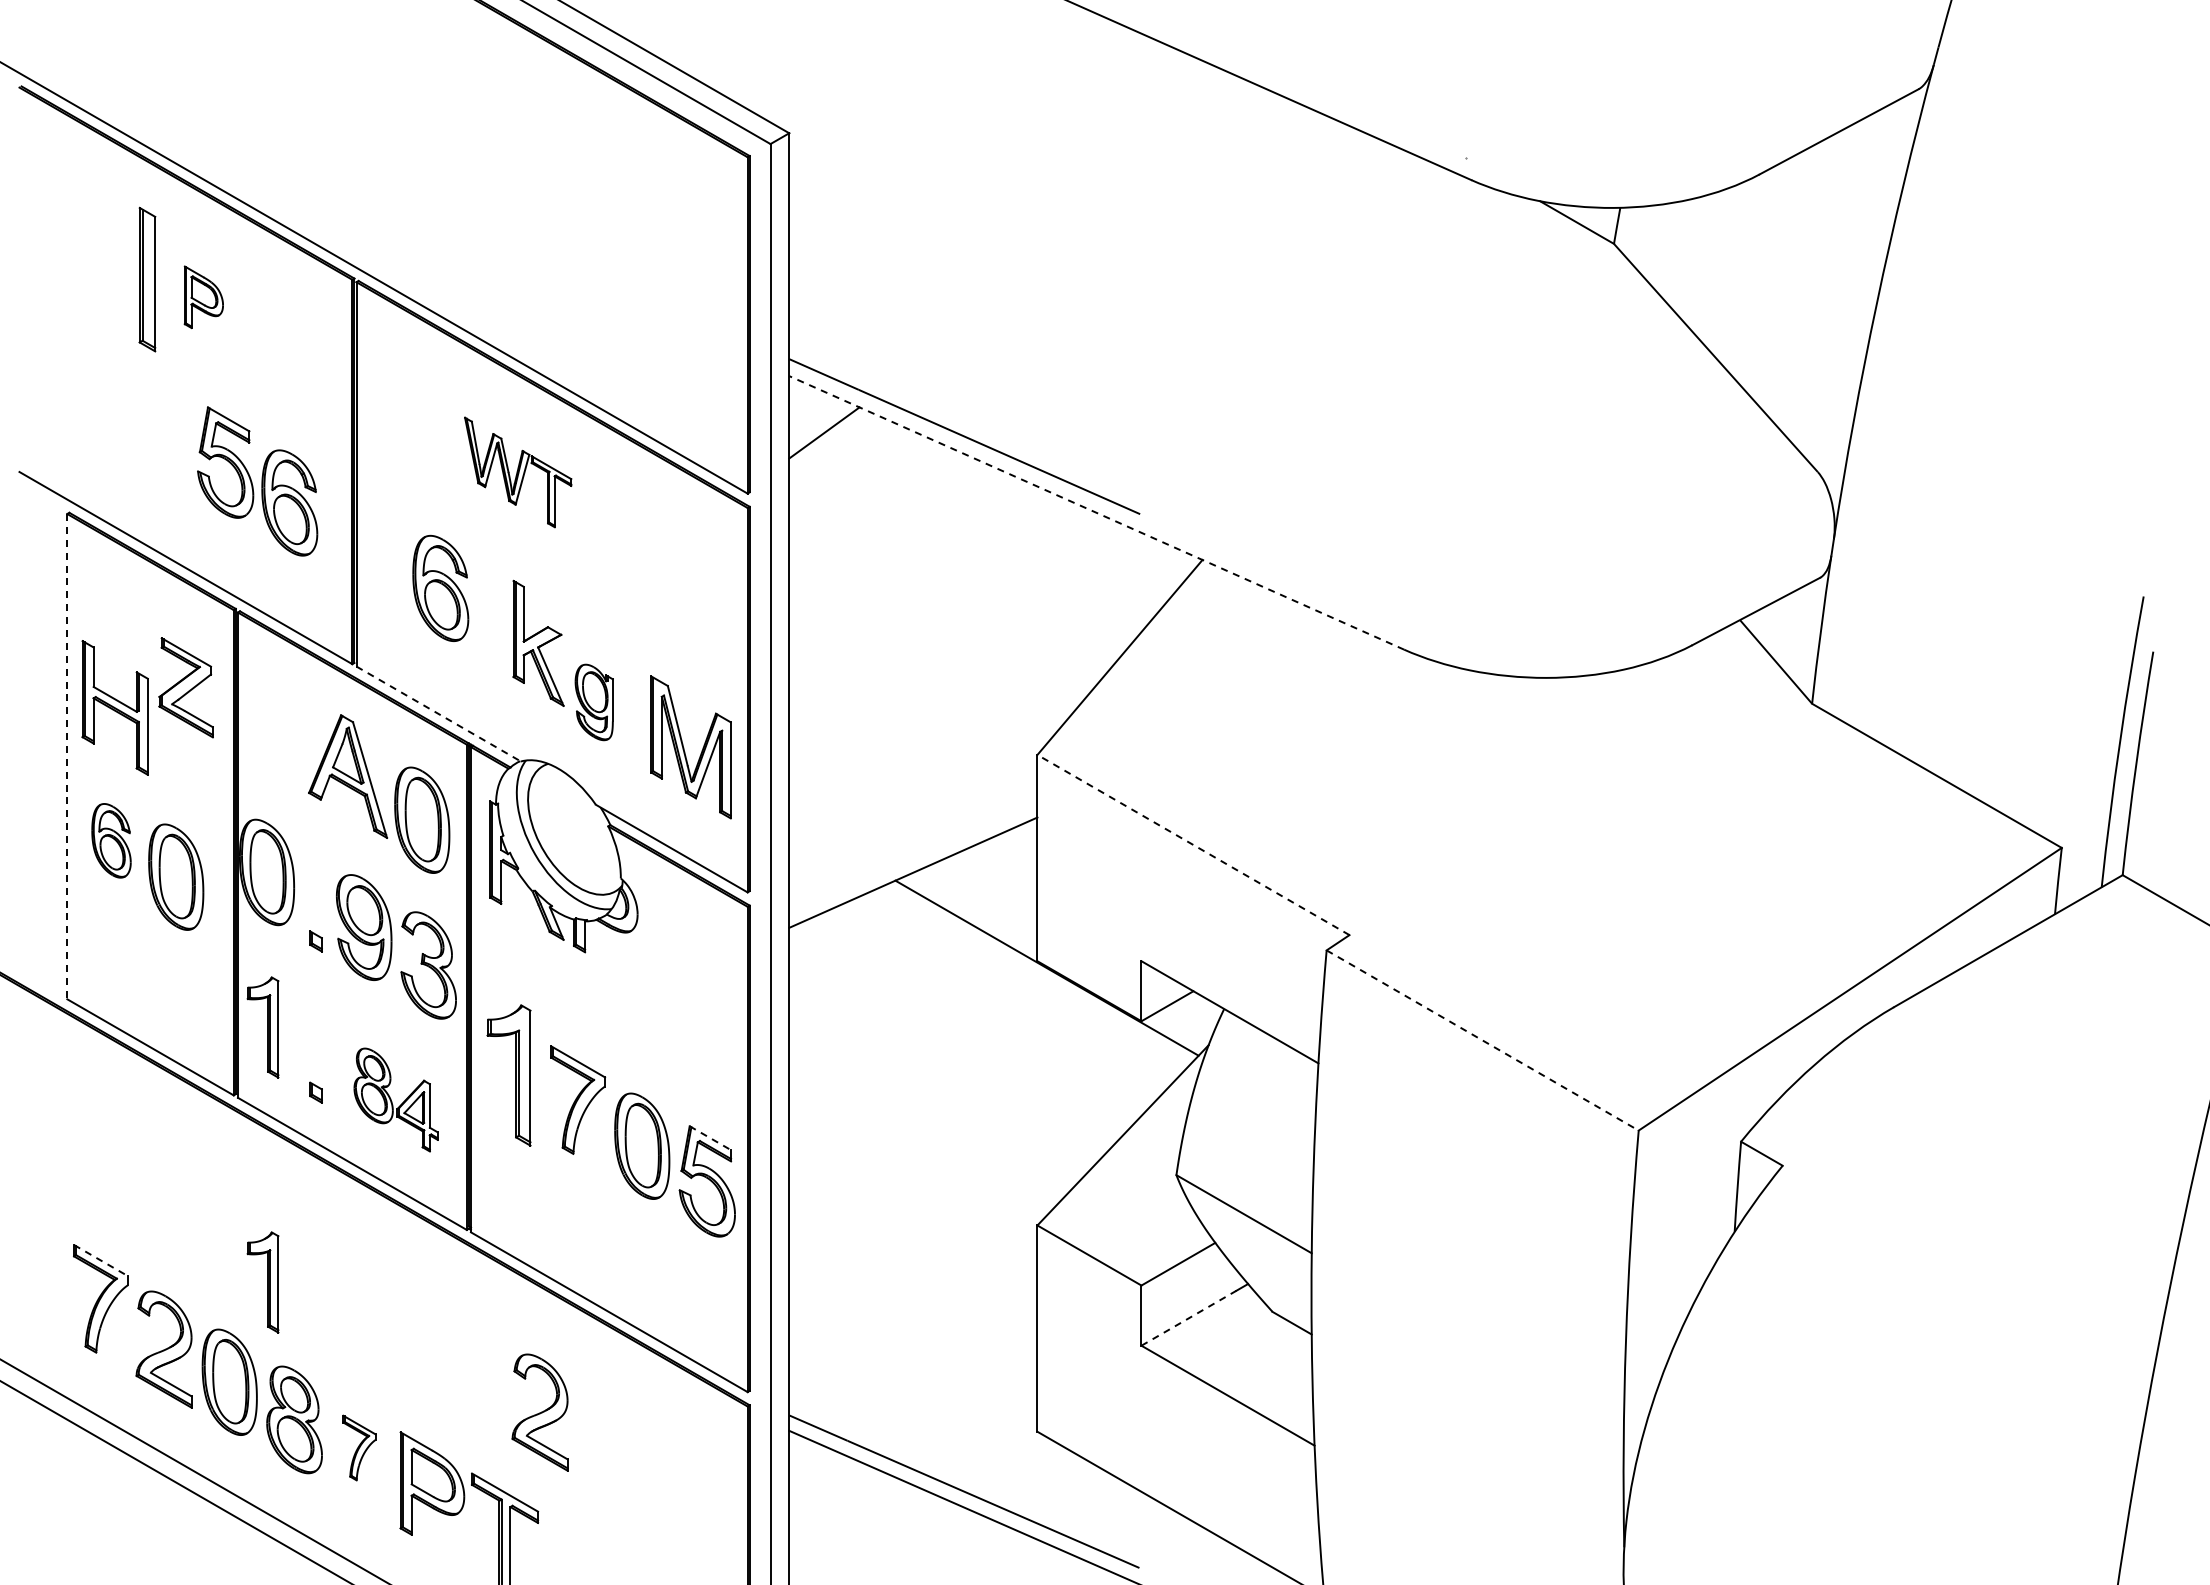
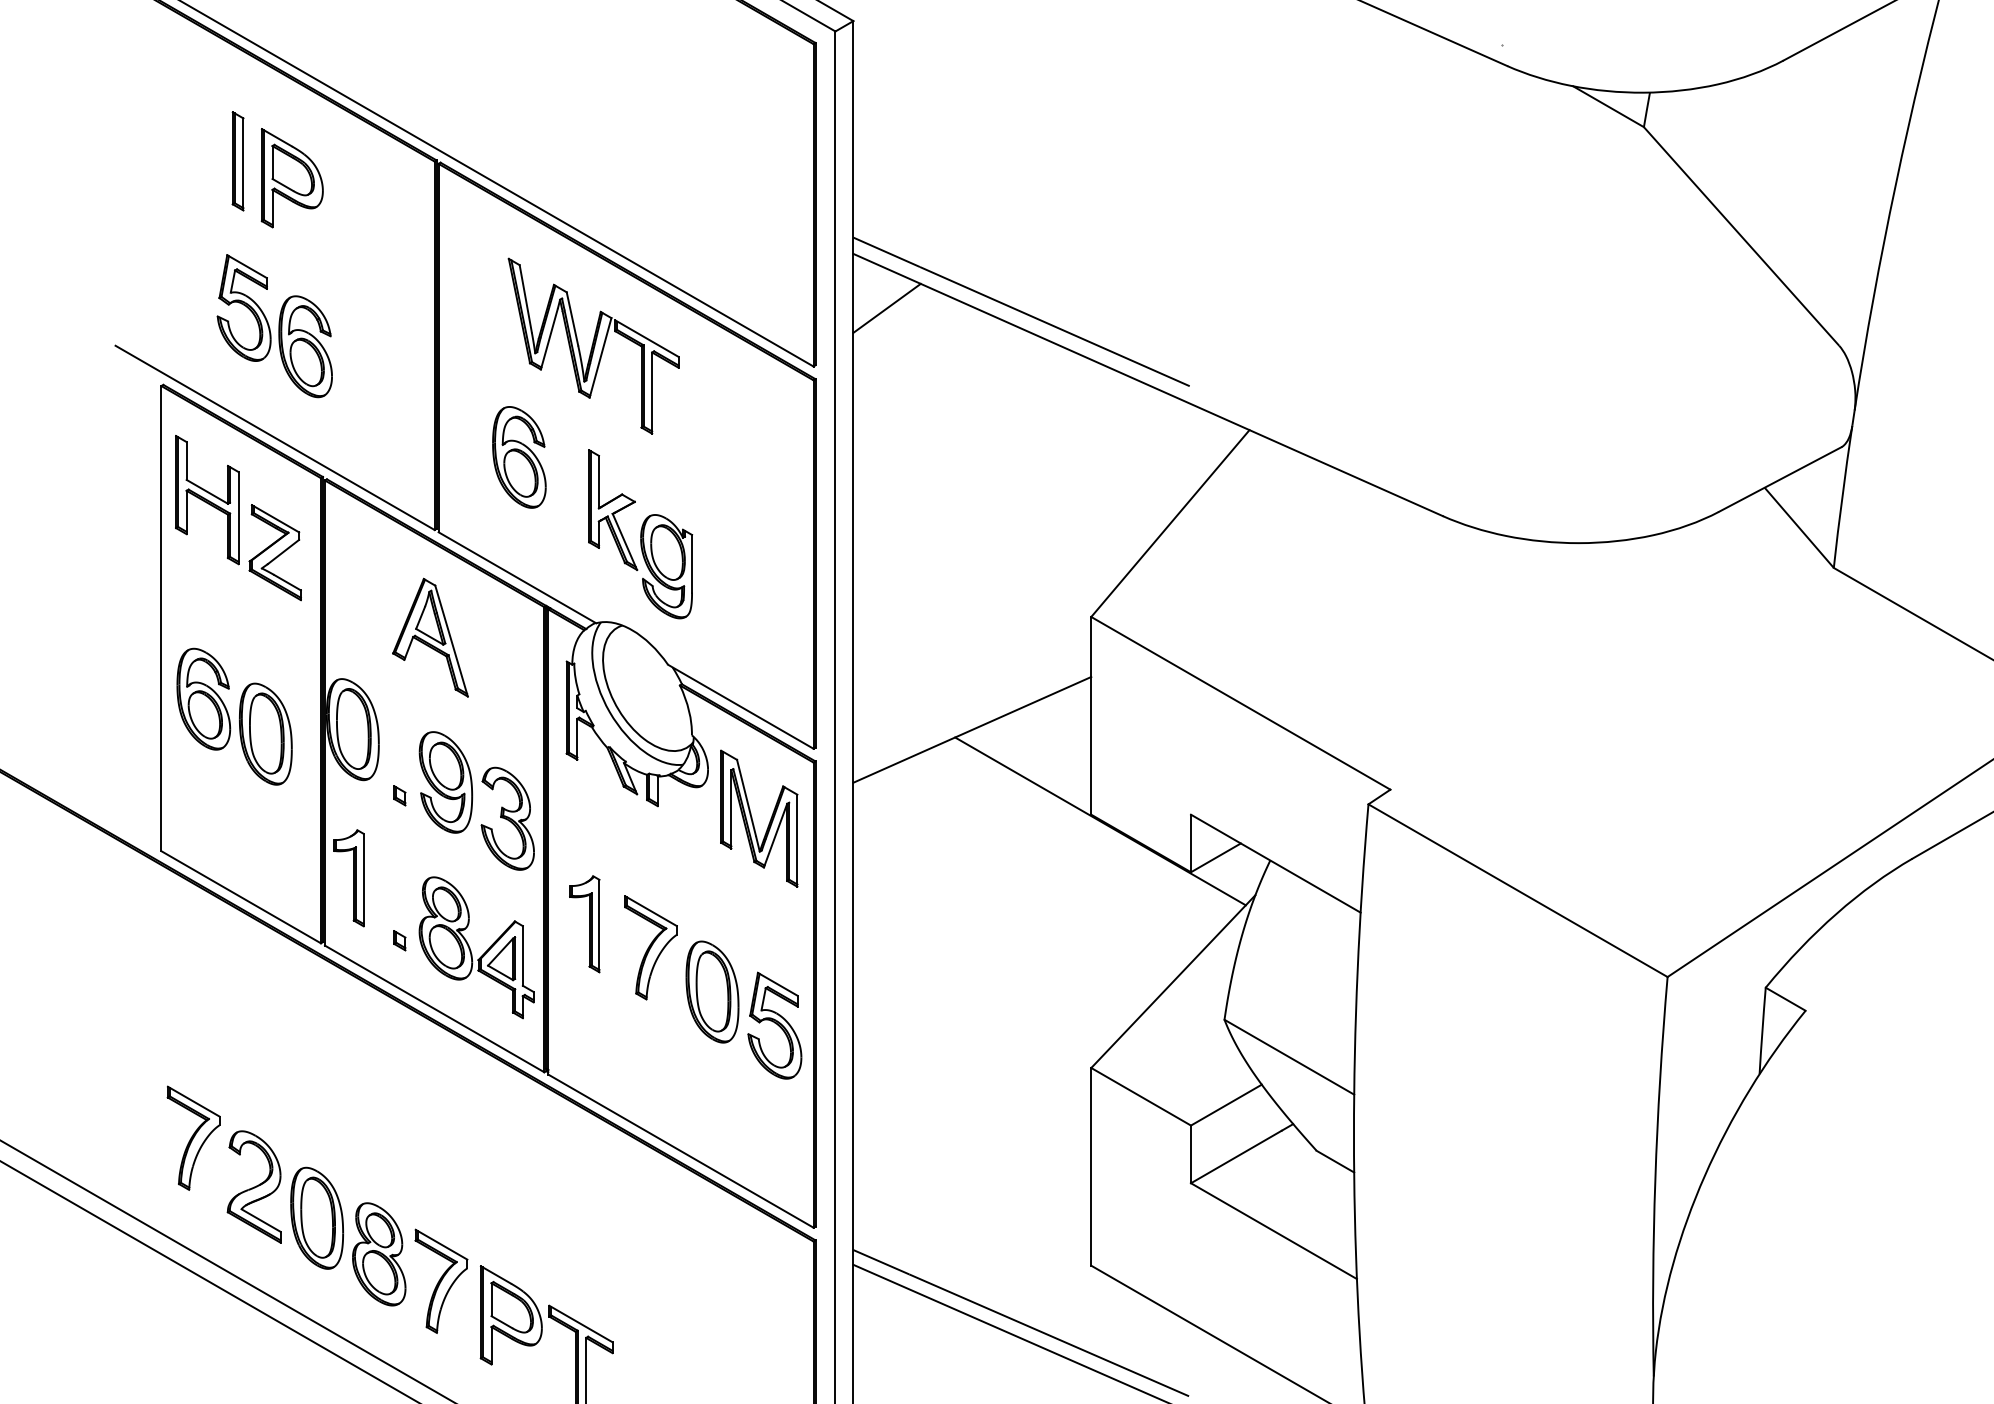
part: (146, 279) -> (237, 161), size x0.71
part: (203, 297) -> (291, 178), size x1.67
part: (517, 472) -> (592, 346), size x1.67
part: (257, 481) -> (274, 326), moved
line: (1096, 512) -> (1147, 384), dashed -> solid
part: (593, 702) -> (665, 566), size x1.43
part: (114, 707) -> (206, 499), moved
line: (438, 714) -> (517, 578), dashed -> solid
part: (690, 747) -> (758, 818), moved
line: (67, 756) -> (161, 618), dashed -> solid
part: (422, 819) -> (501, 678), removed
part: (111, 840) -> (203, 698), size x1.43
line: (1193, 844) -> (1240, 702), dashed -> solid
line: (1483, 1040) -> (1518, 890), dashed -> solid
part: (508, 1075) -> (584, 924), size x0.71
part: (395, 1099) -> (475, 947), size x1.43
line: (710, 1138) -> (777, 984), dashed -> solid
line: (101, 1260) -> (194, 1101), dashed -> solid
part: (262, 1282) -> (348, 1122), removed
line: (1188, 1318) -> (1236, 1157), dashed -> solid
part: (539, 1412) -> (614, 1247), removed
part: (359, 1447) -> (441, 1280), size x1.67

